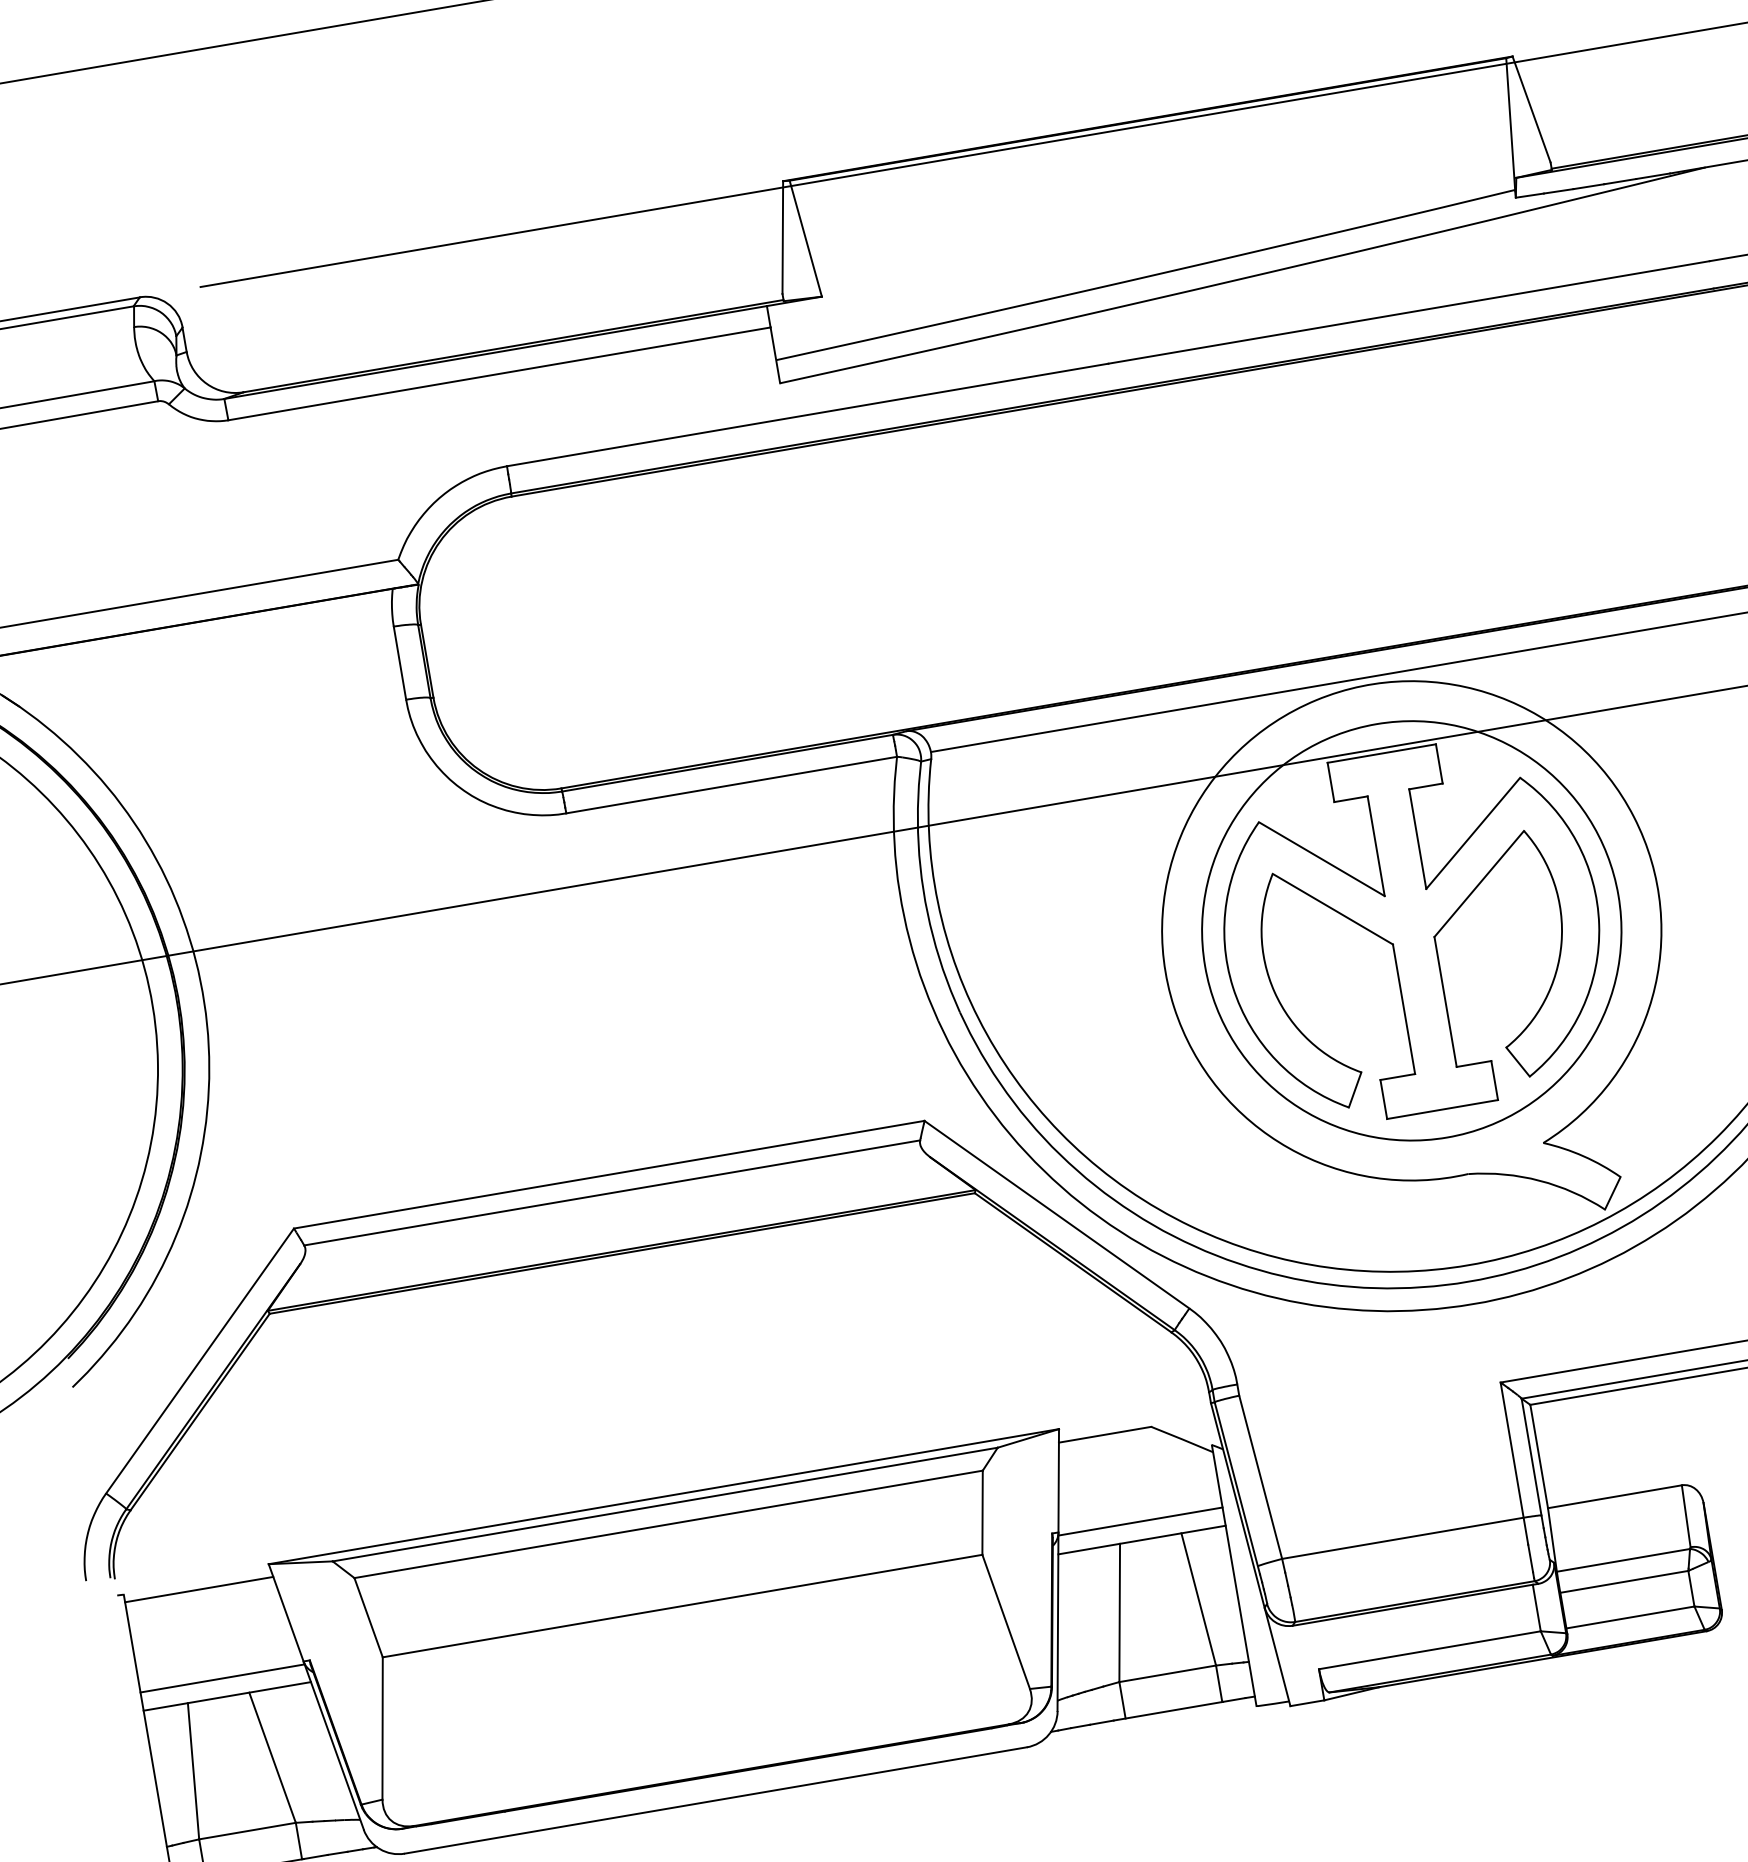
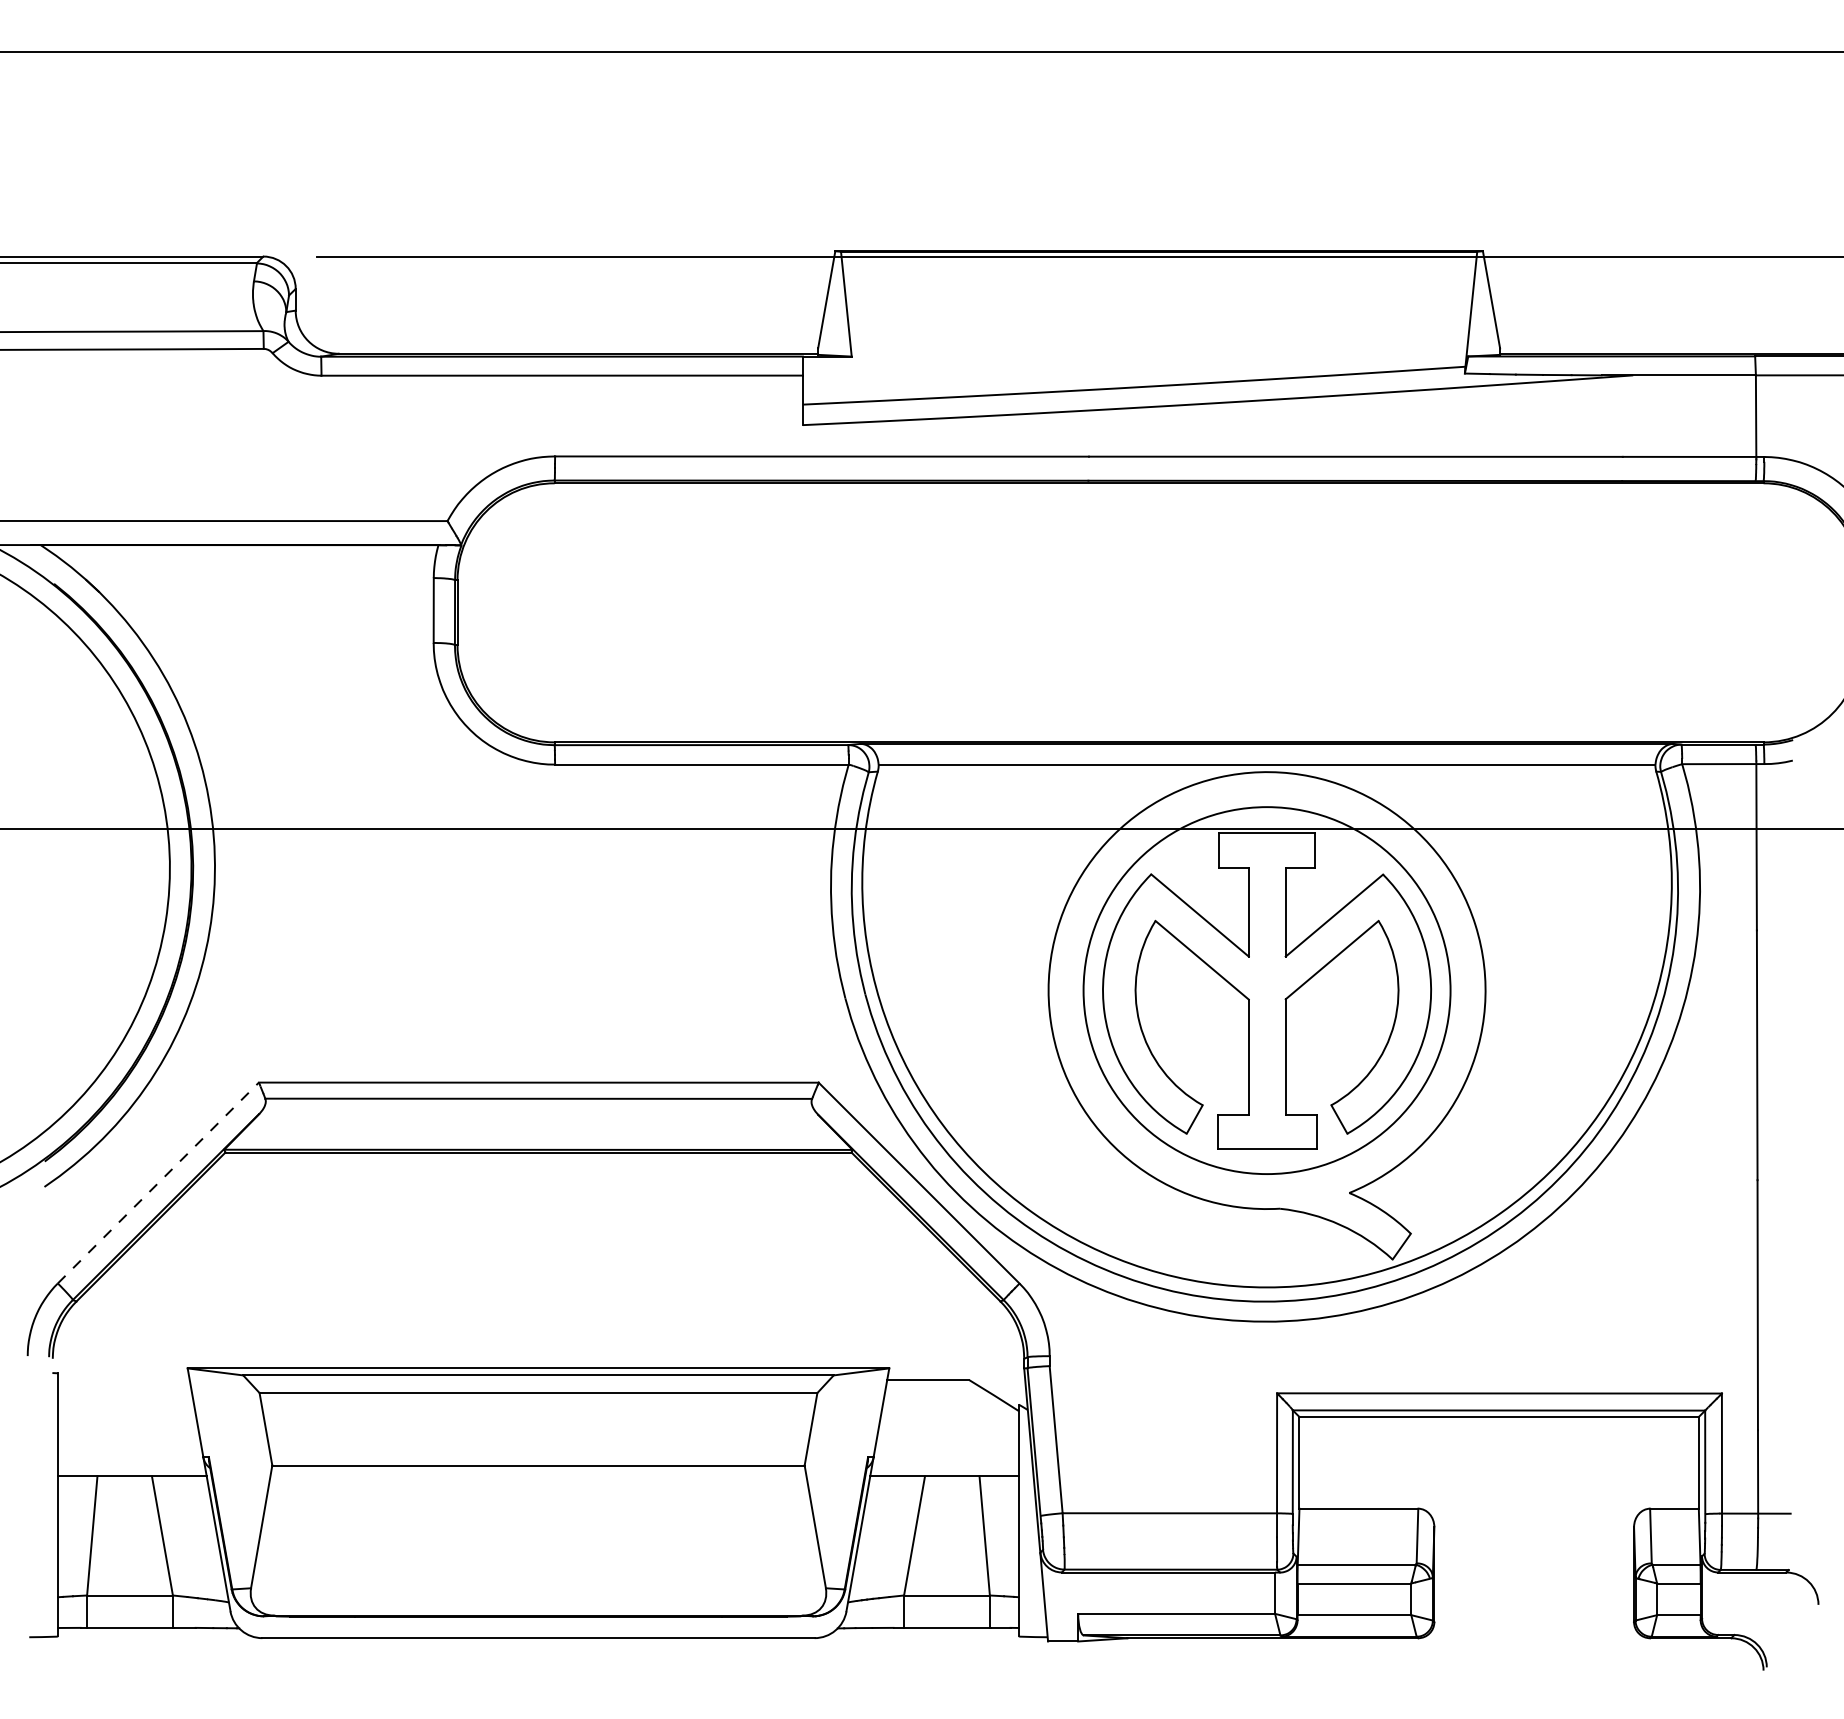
line: (200, 1360) -> (158, 1182), solid -> dashed
line: (1140, 1522) -> (945, 1460), removed
line: (198, 1590) -> (123, 1380), removed
line: (222, 1678) -> (130, 1460), removed

